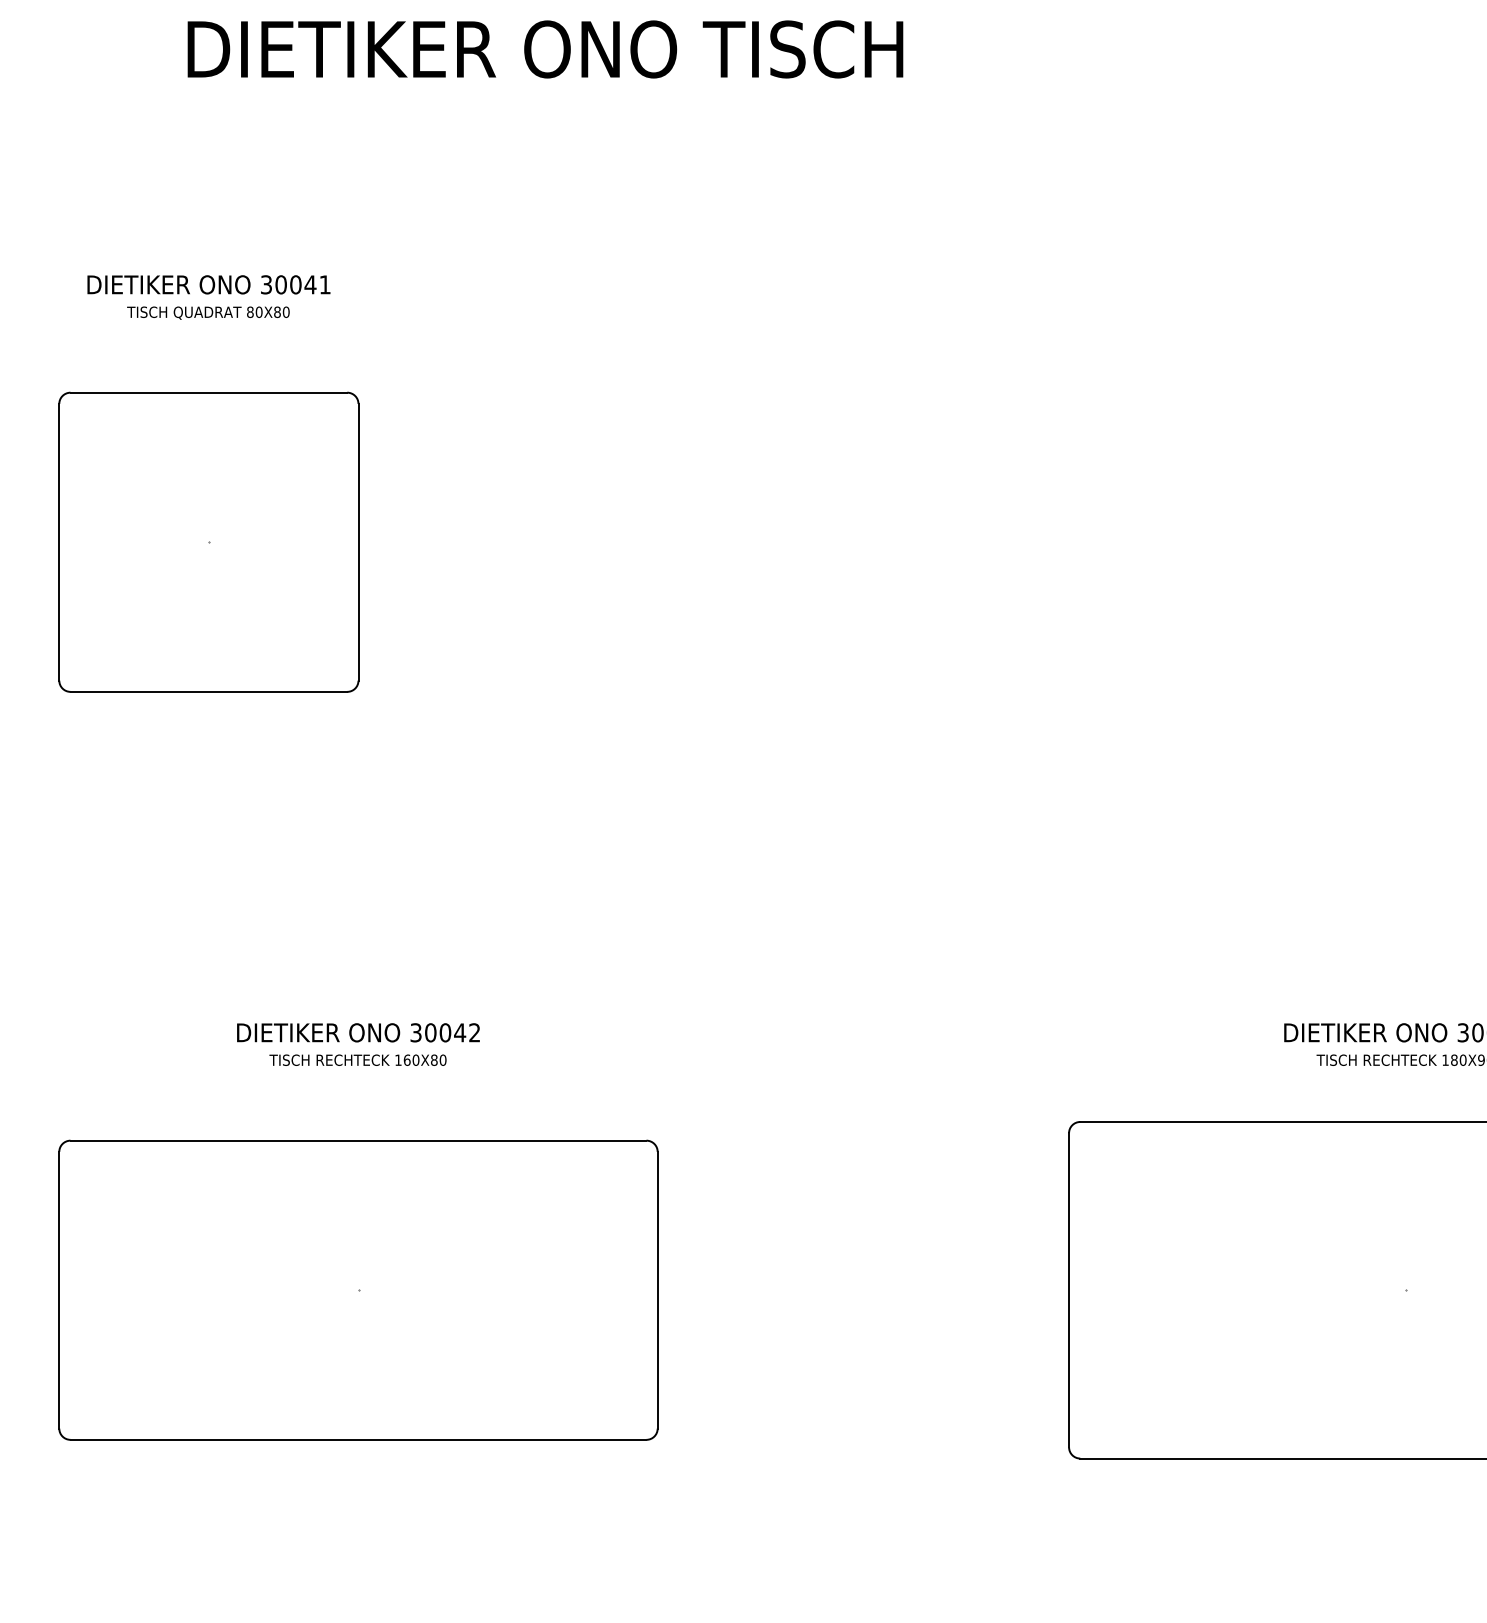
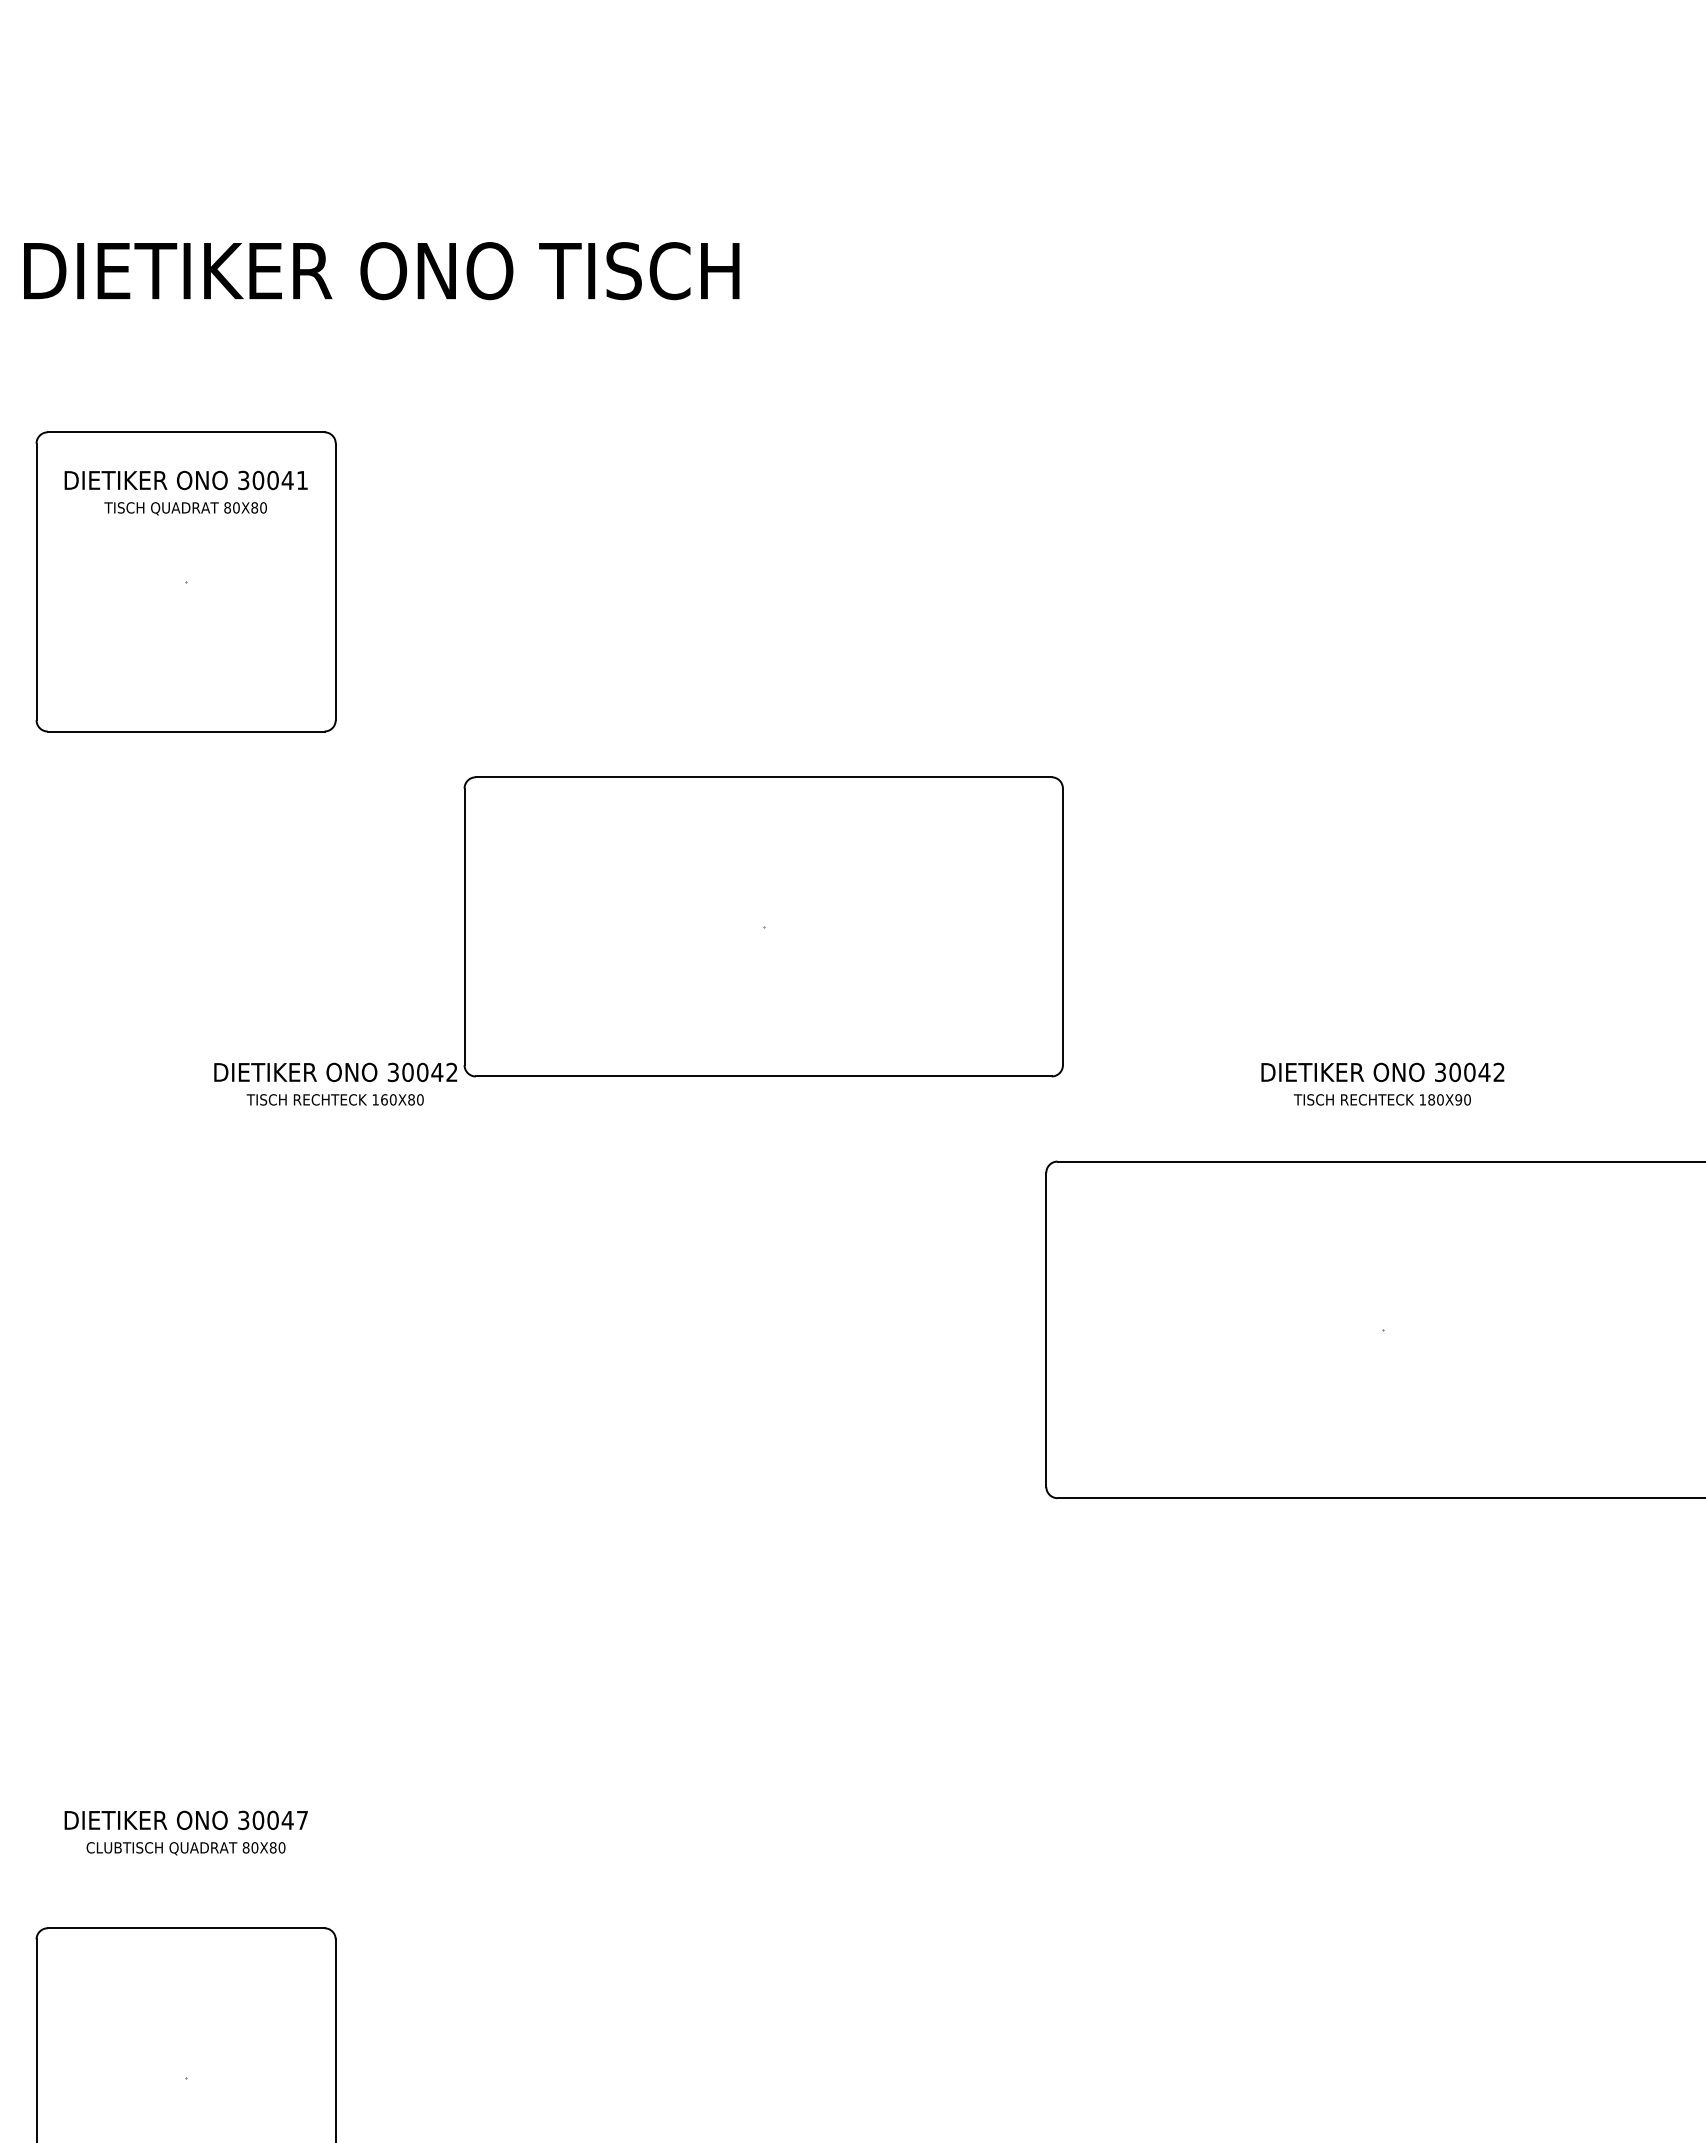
text: (545, 49) -> (381, 271), moved
text: (208, 296) -> (185, 492), moved
part: (358, 1289) -> (763, 926), moved

